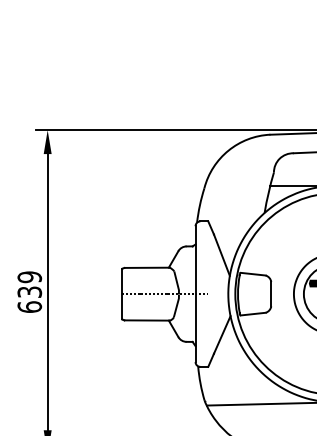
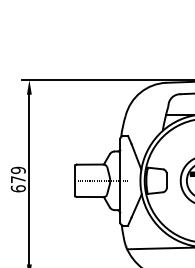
text: (28, 292) -> (17, 179), 639 -> 679

